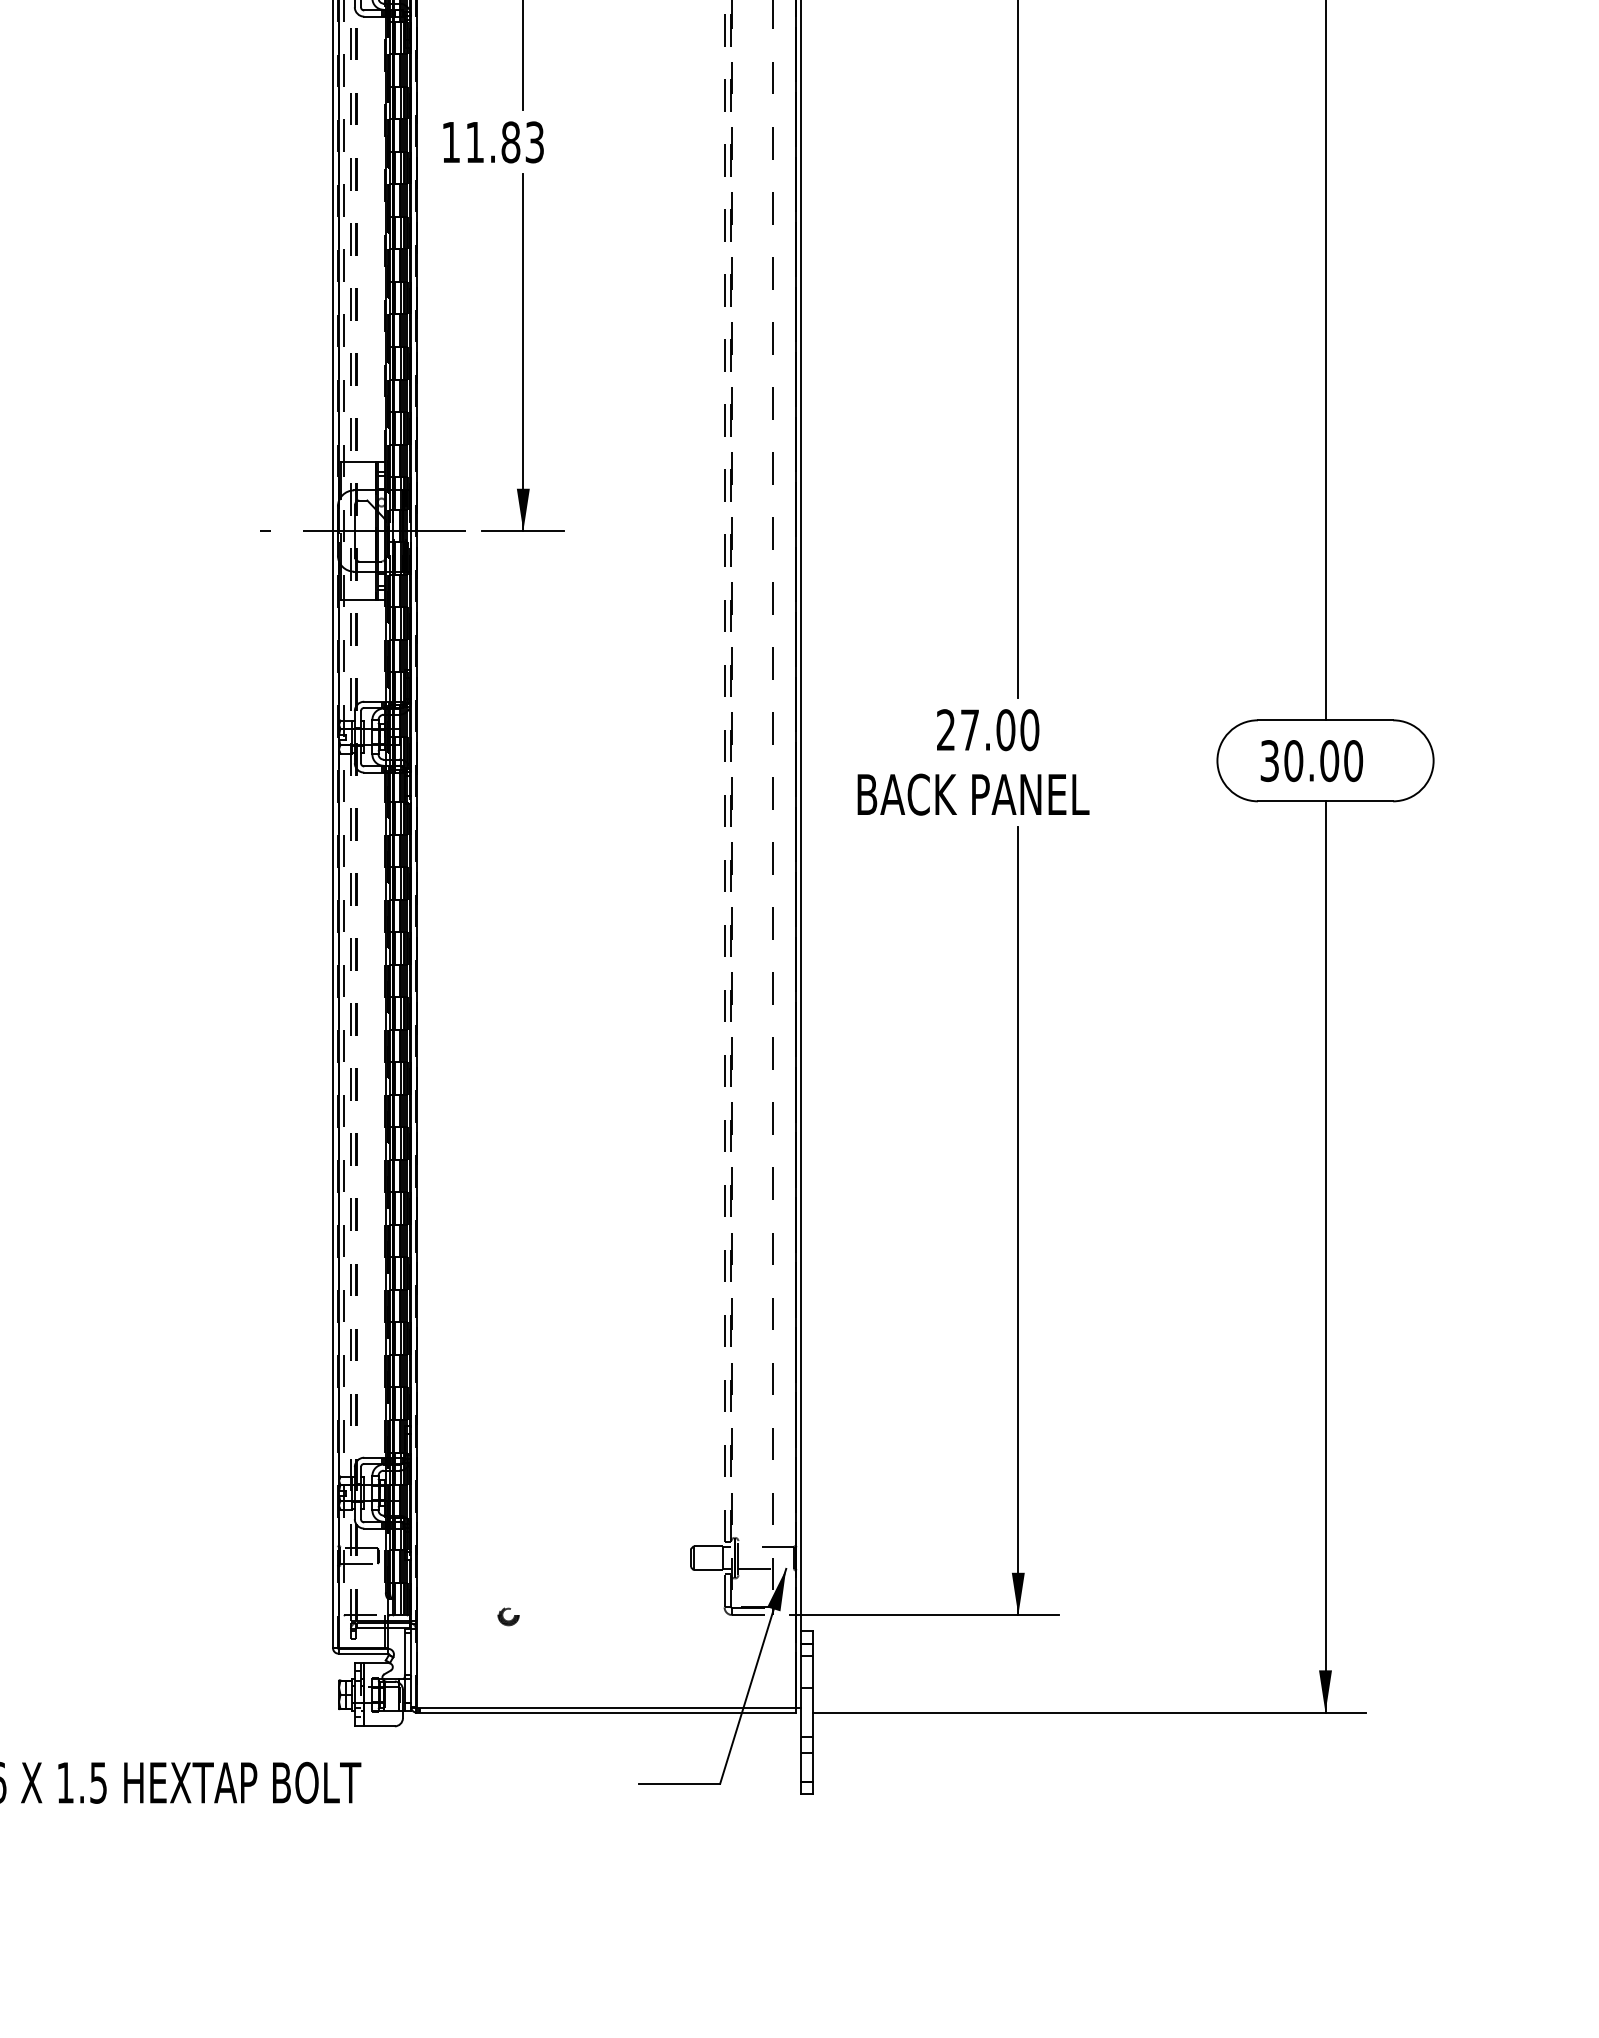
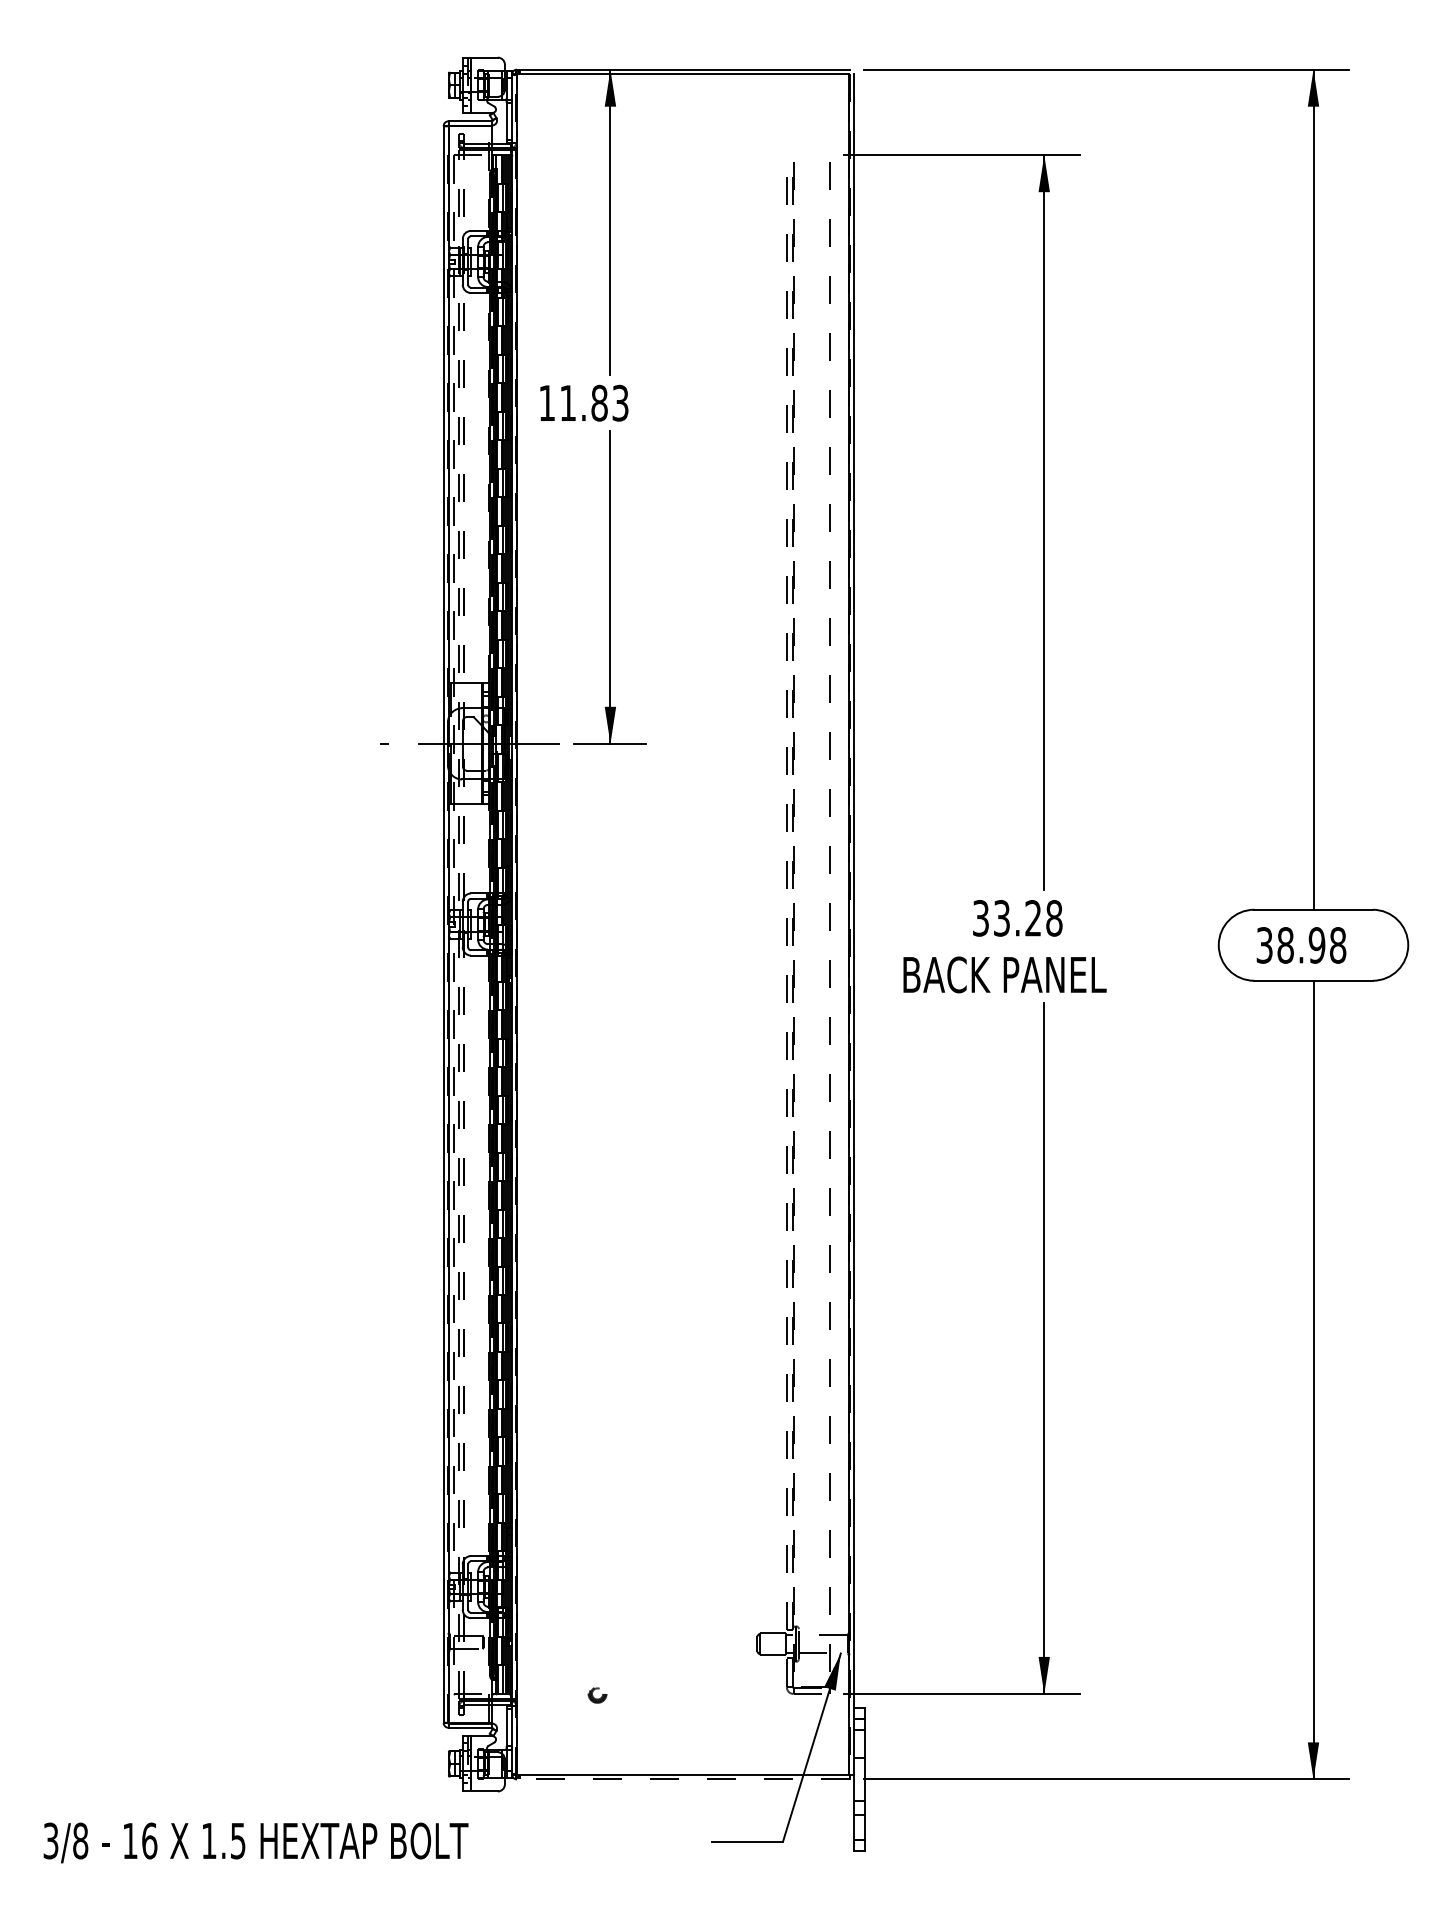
text: (987, 730) -> (1017, 918), 27.00 -> 33.28
text: (1323, 761) -> (1311, 945), 30.00 -> 38.98
line: (606, 1712) -> (683, 1779), solid -> dashed

